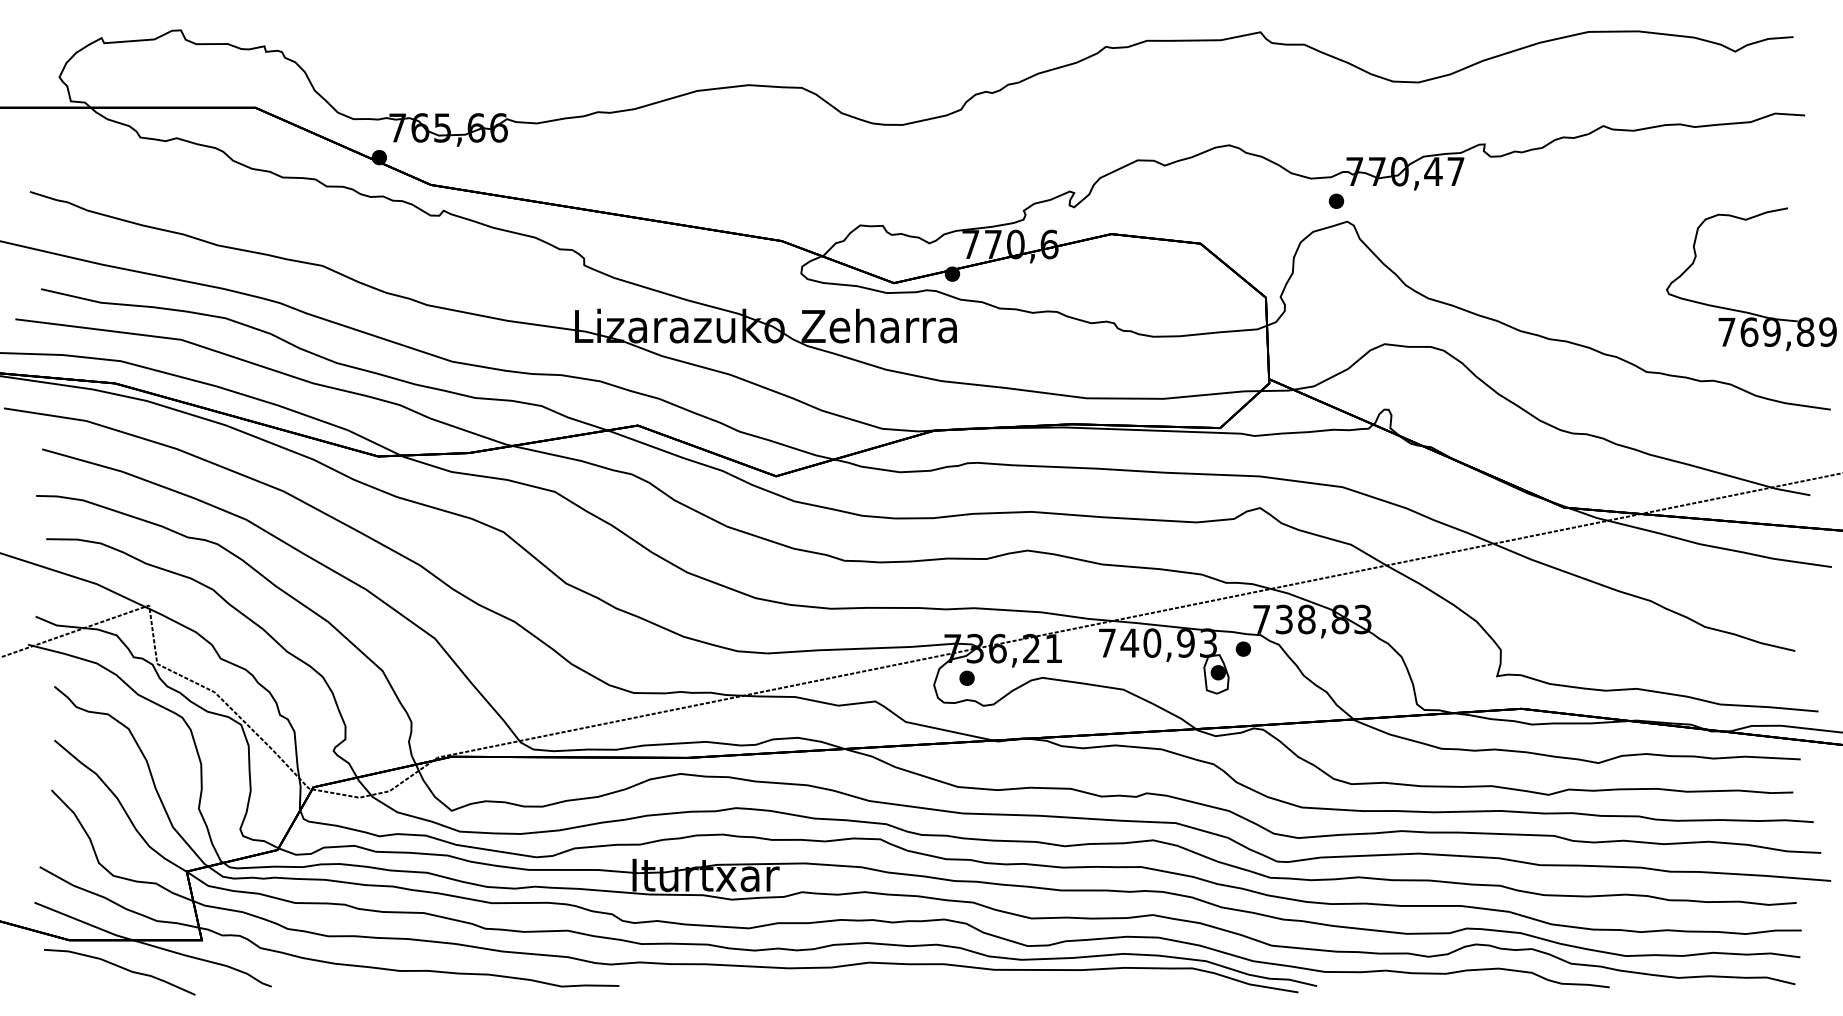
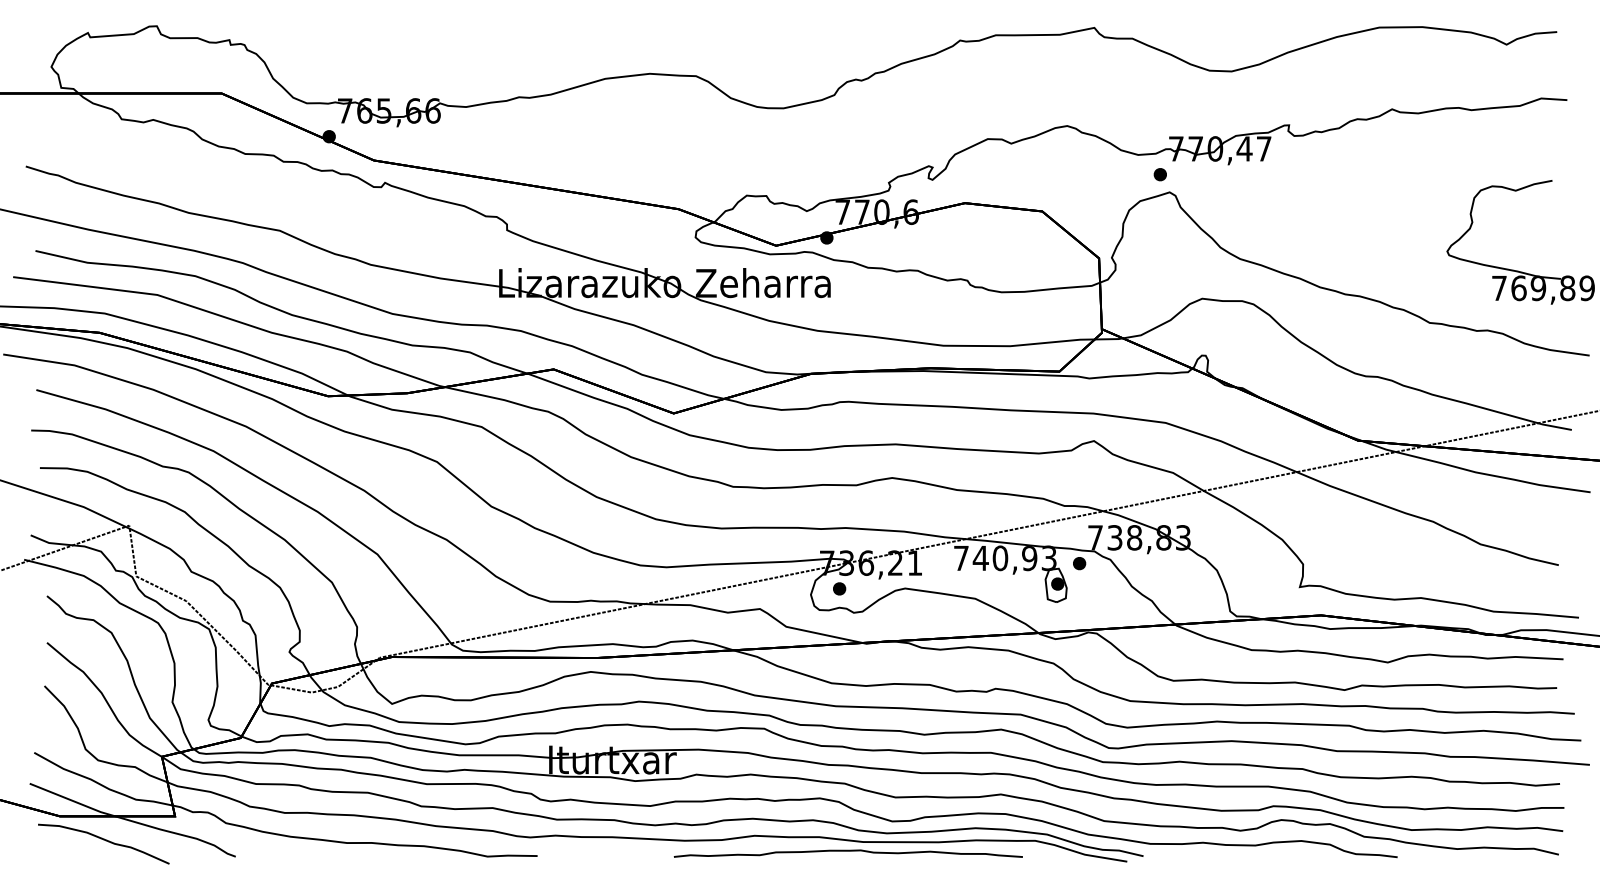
curve: (977, 980) -> (848, 851), added

